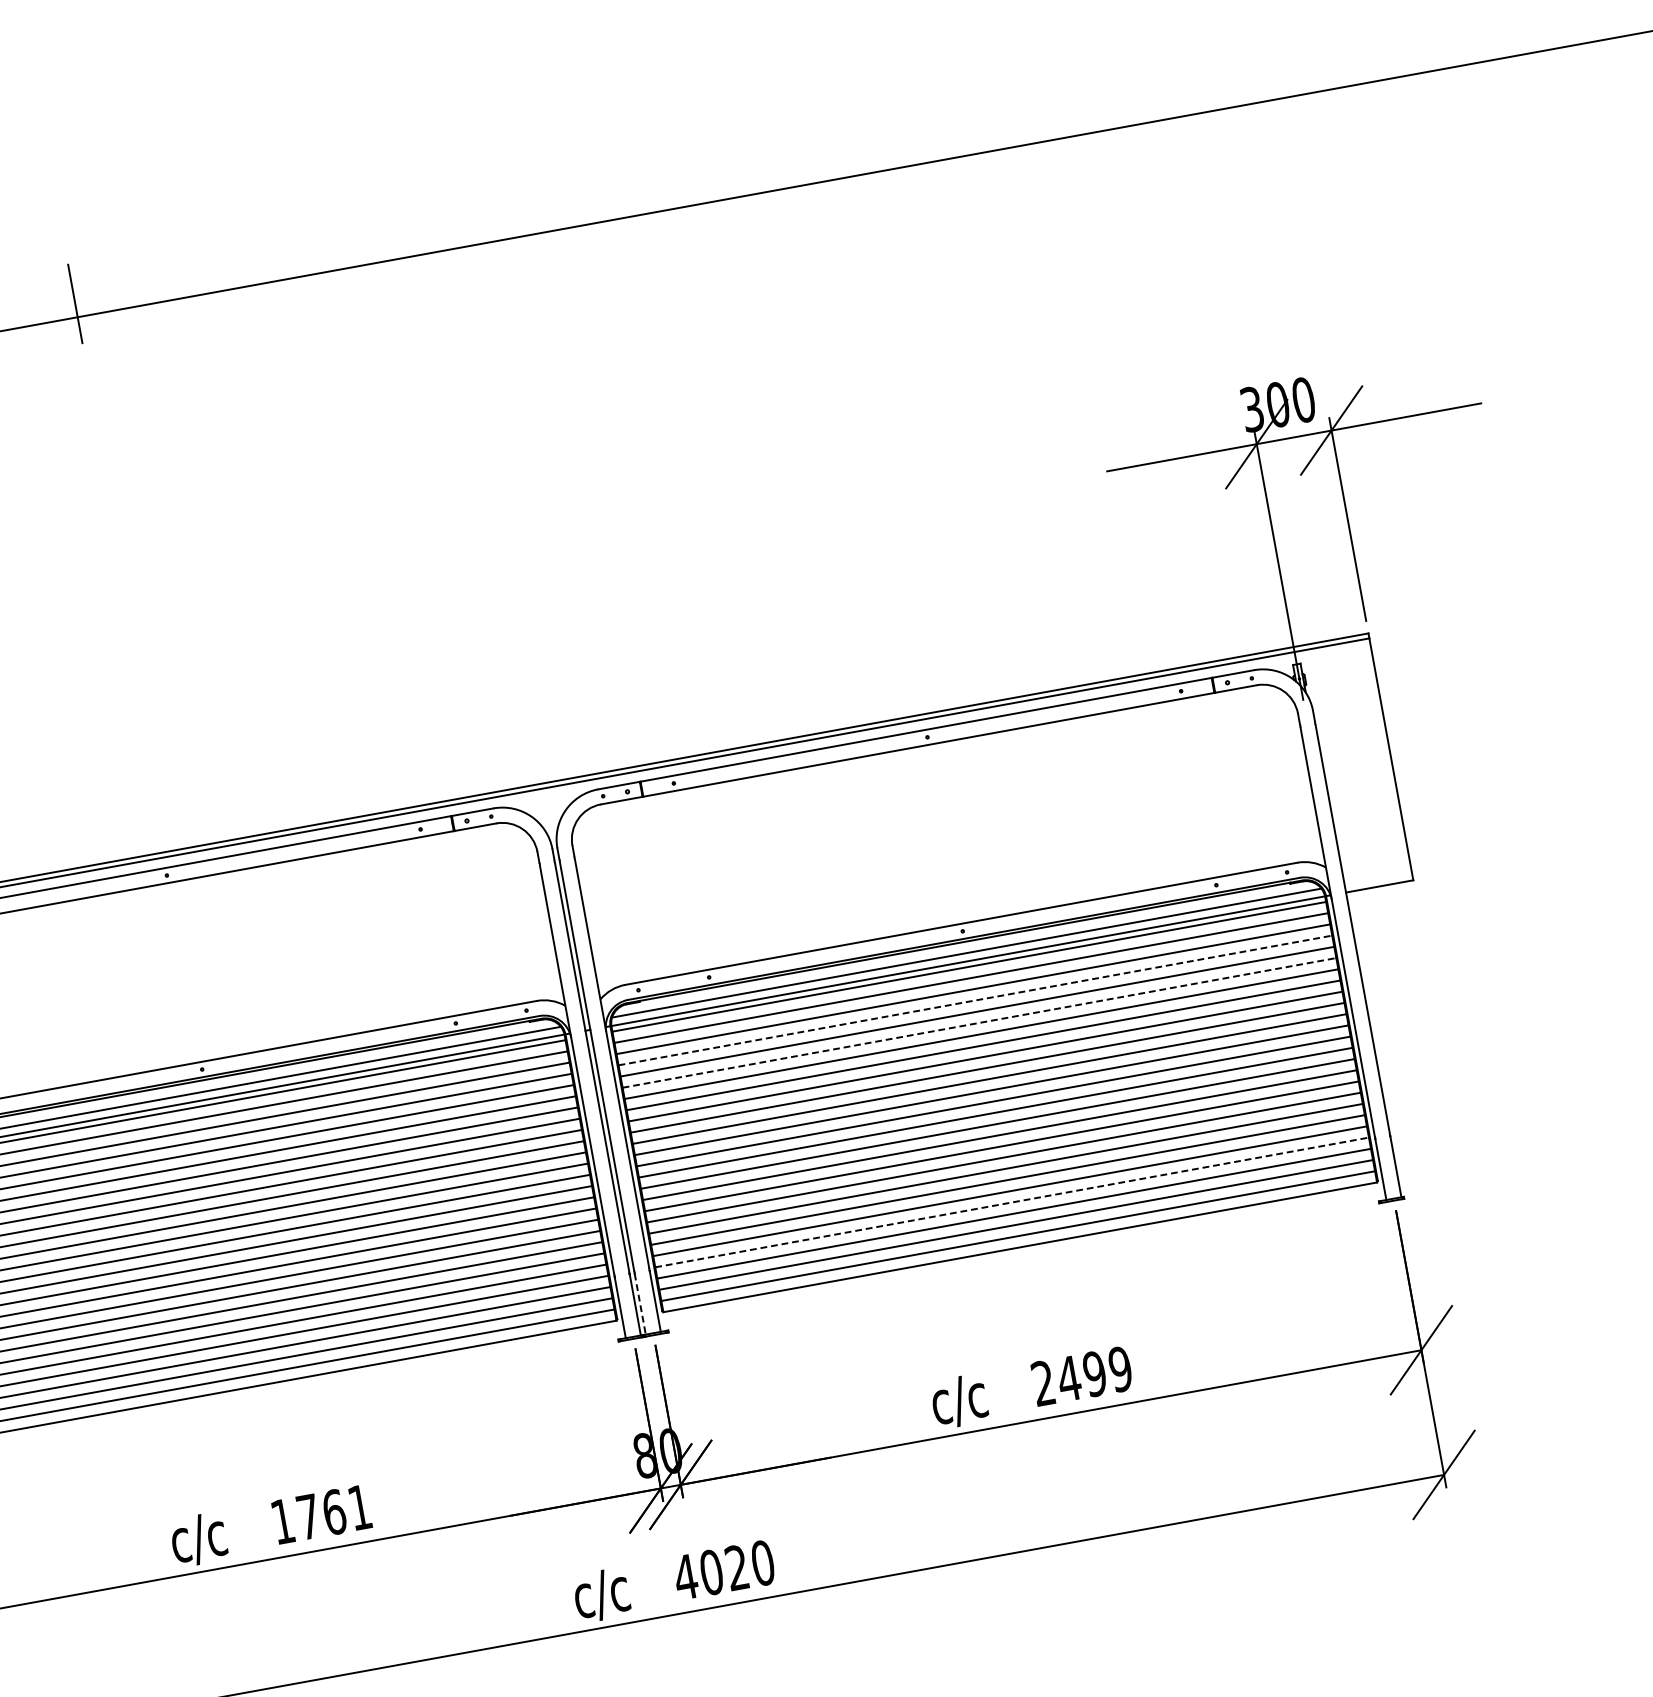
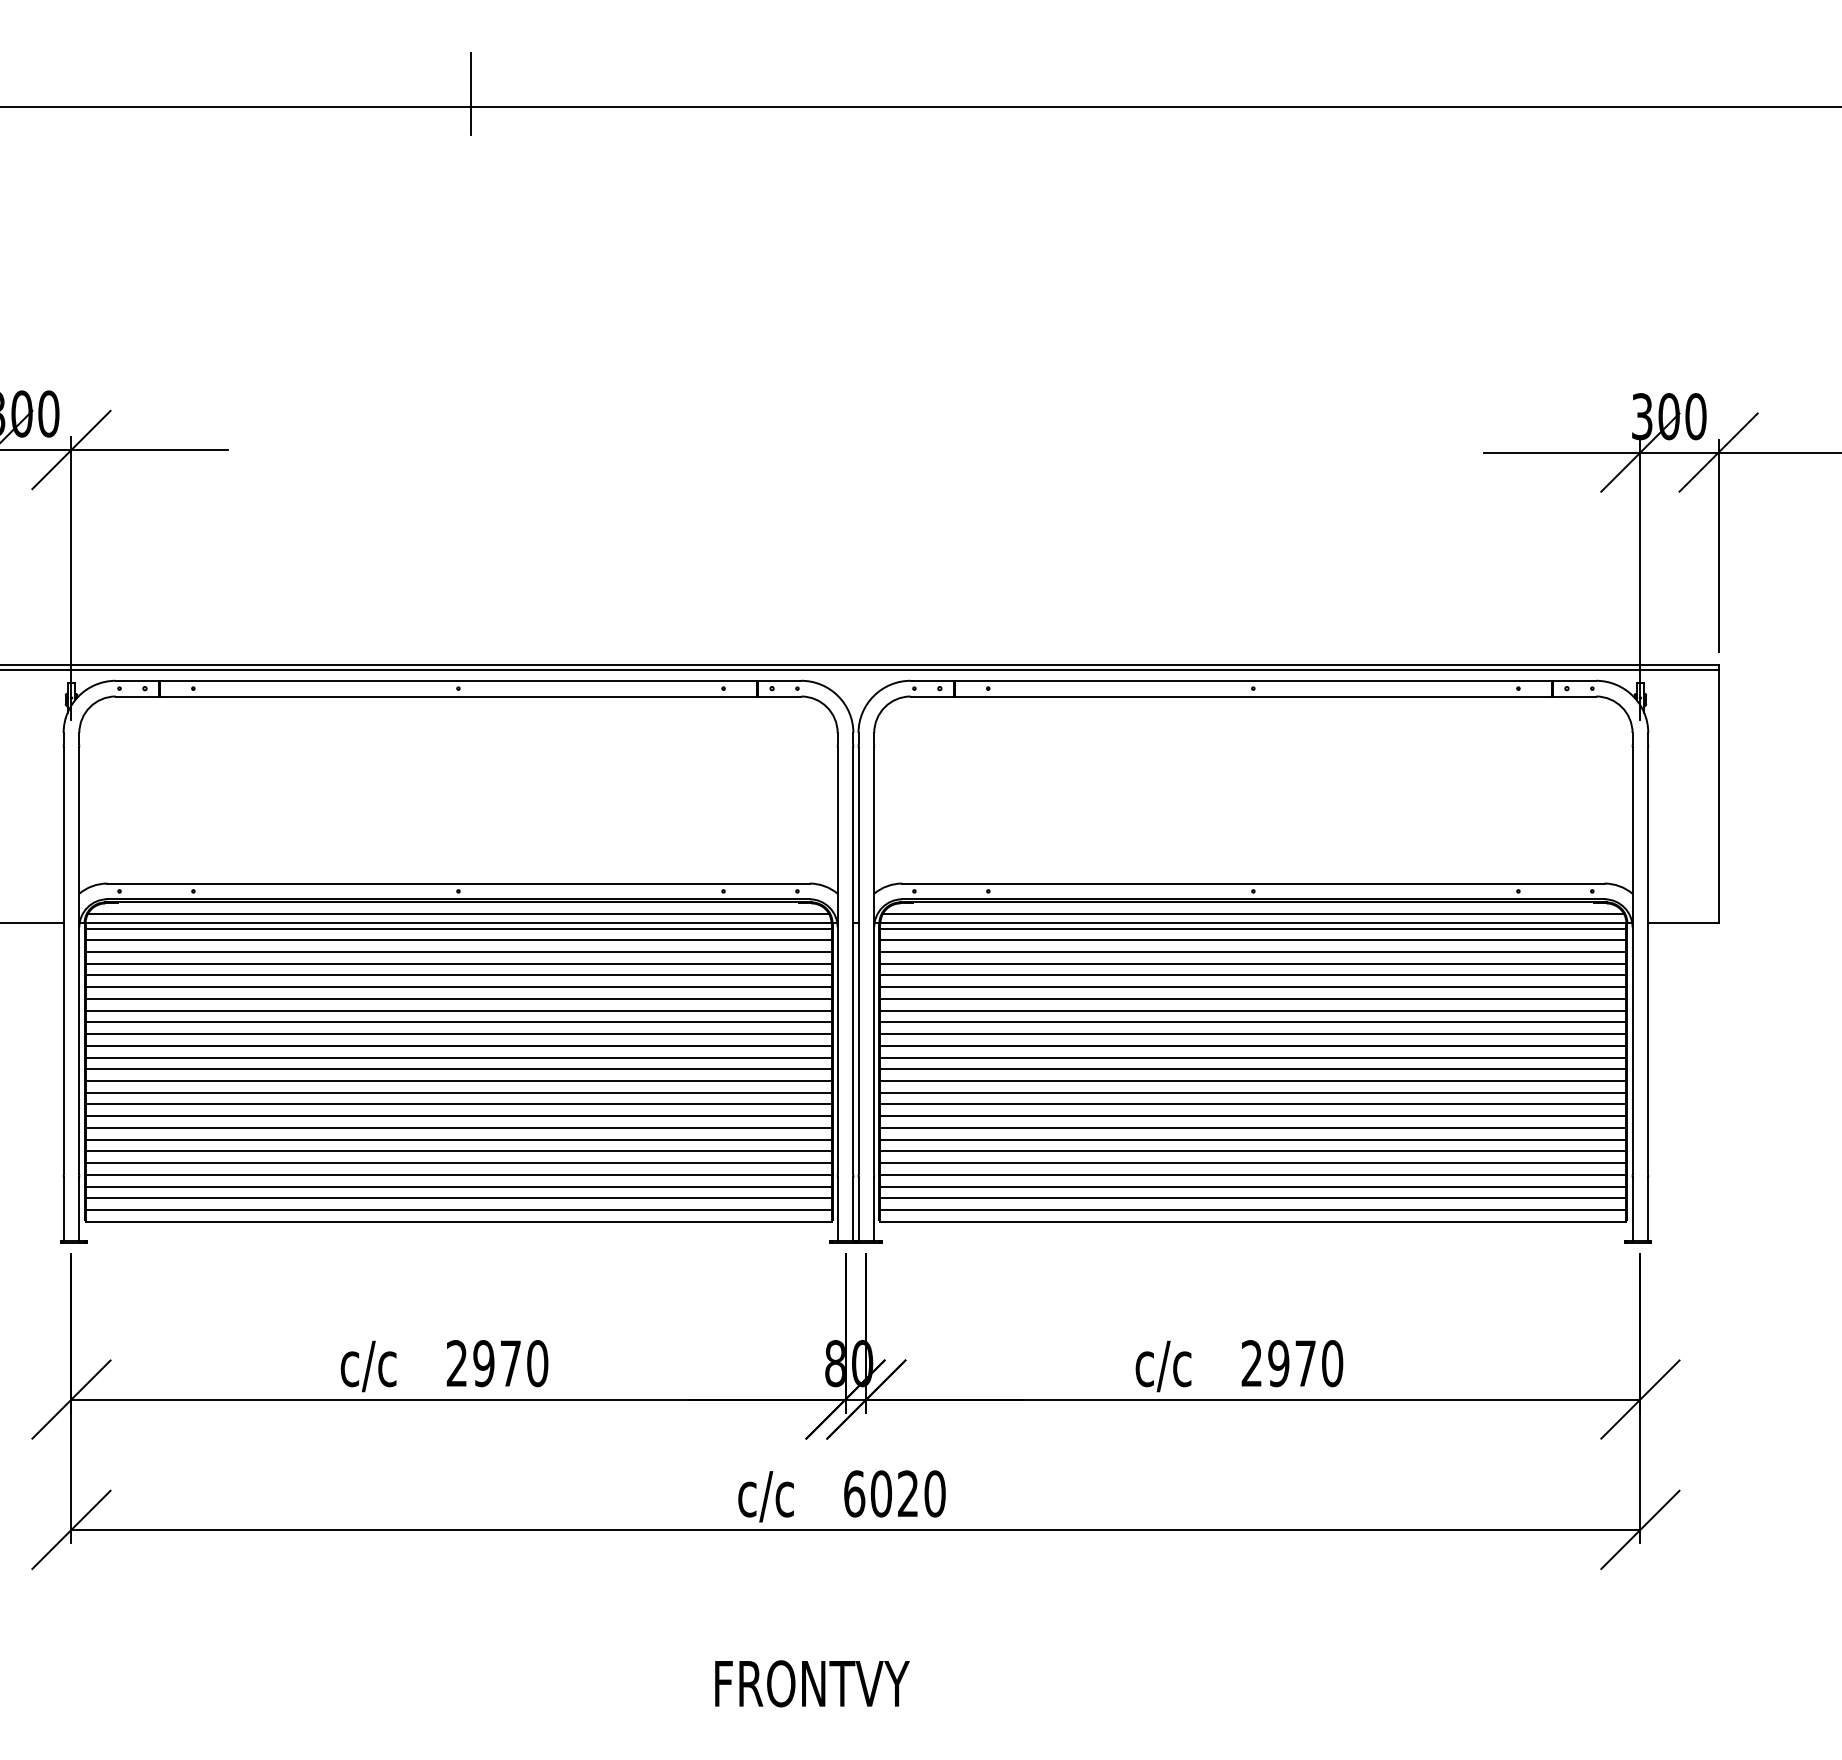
line: (975, 1000) -> (1253, 963), dashed -> solid
line: (979, 1023) -> (1253, 987), dashed -> solid
line: (1012, 1202) -> (1253, 1174), dashed -> solid
line: (640, 1304) -> (858, 1209), dashed -> solid
text: (1094, 1373) -> (1305, 1363), 2499 -> 2970
text: (321, 1514) -> (497, 1363), 1761 -> 2970
text: (685, 1576) -> (854, 1493), 4020 -> 6020

